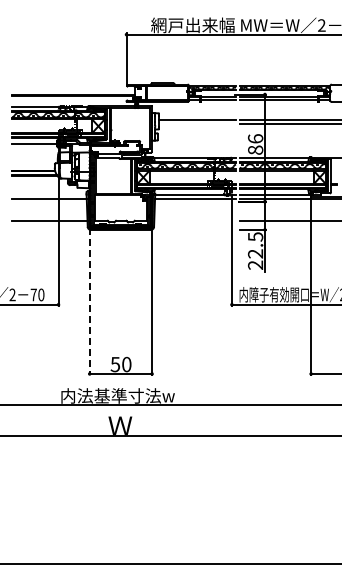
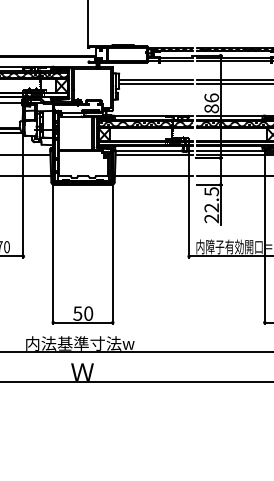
line: (196, 124) -> (155, 84), added
line: (194, 220) -> (153, 175), added
line: (89, 301) -> (53, 253), dashed -> solid

